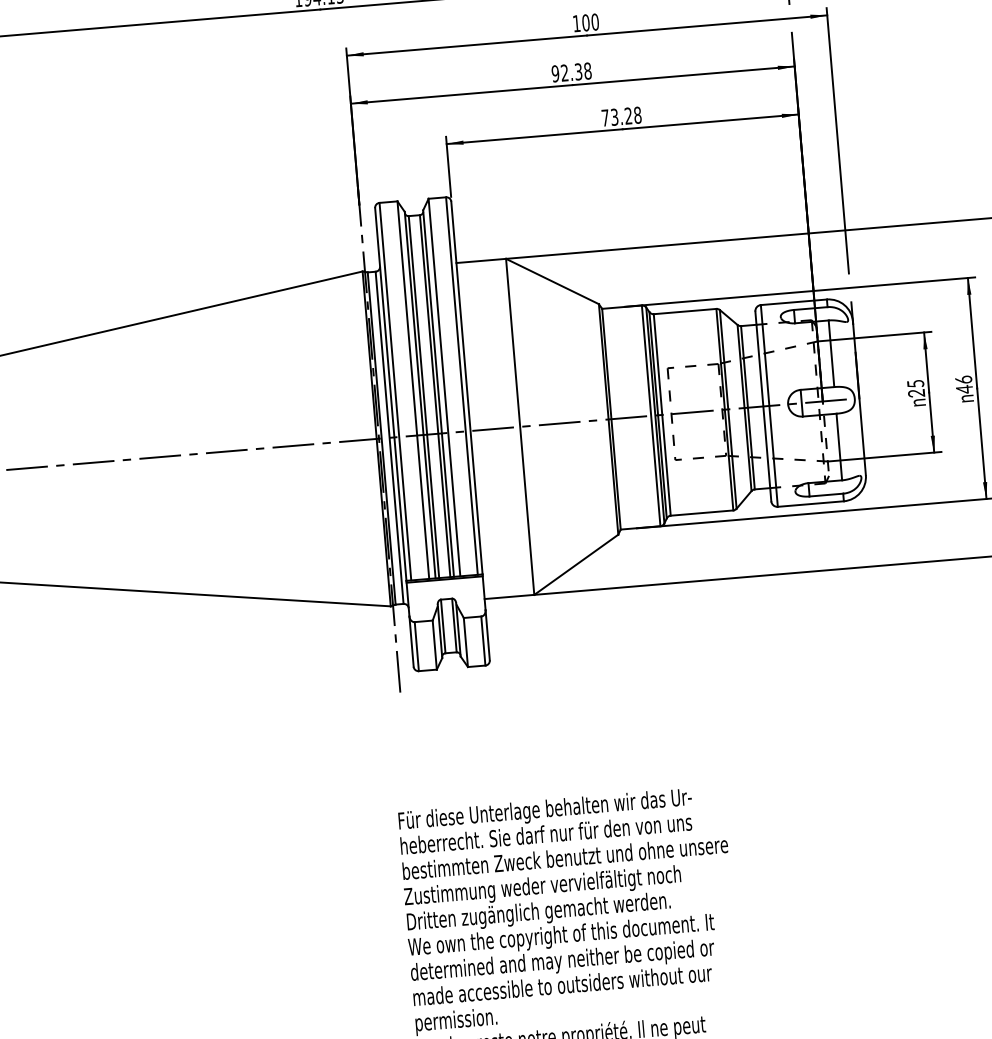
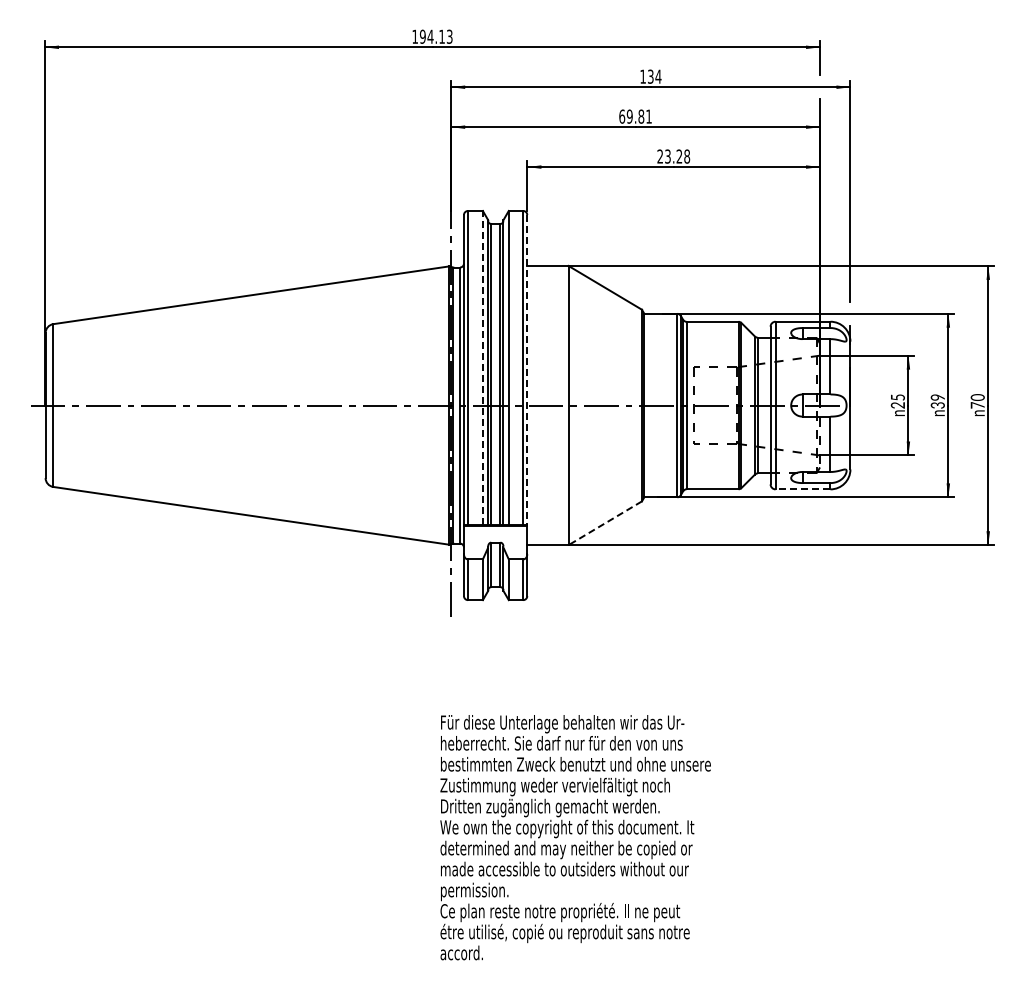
text: (590, 22) -> (654, 76), 100 -> 134
text: (571, 72) -> (635, 116), 92.38 -> 69.81
text: (604, 118) -> (659, 156), 73.28 -> 23.28
text: (963, 384) -> (937, 401), 46 -> 39
line: (467, 387) -> (527, 369), solid -> dashed
line: (412, 389) -> (482, 367), solid -> dashed
line: (810, 504) -> (802, 489), solid -> dashed
line: (576, 565) -> (605, 523), solid -> dashed

